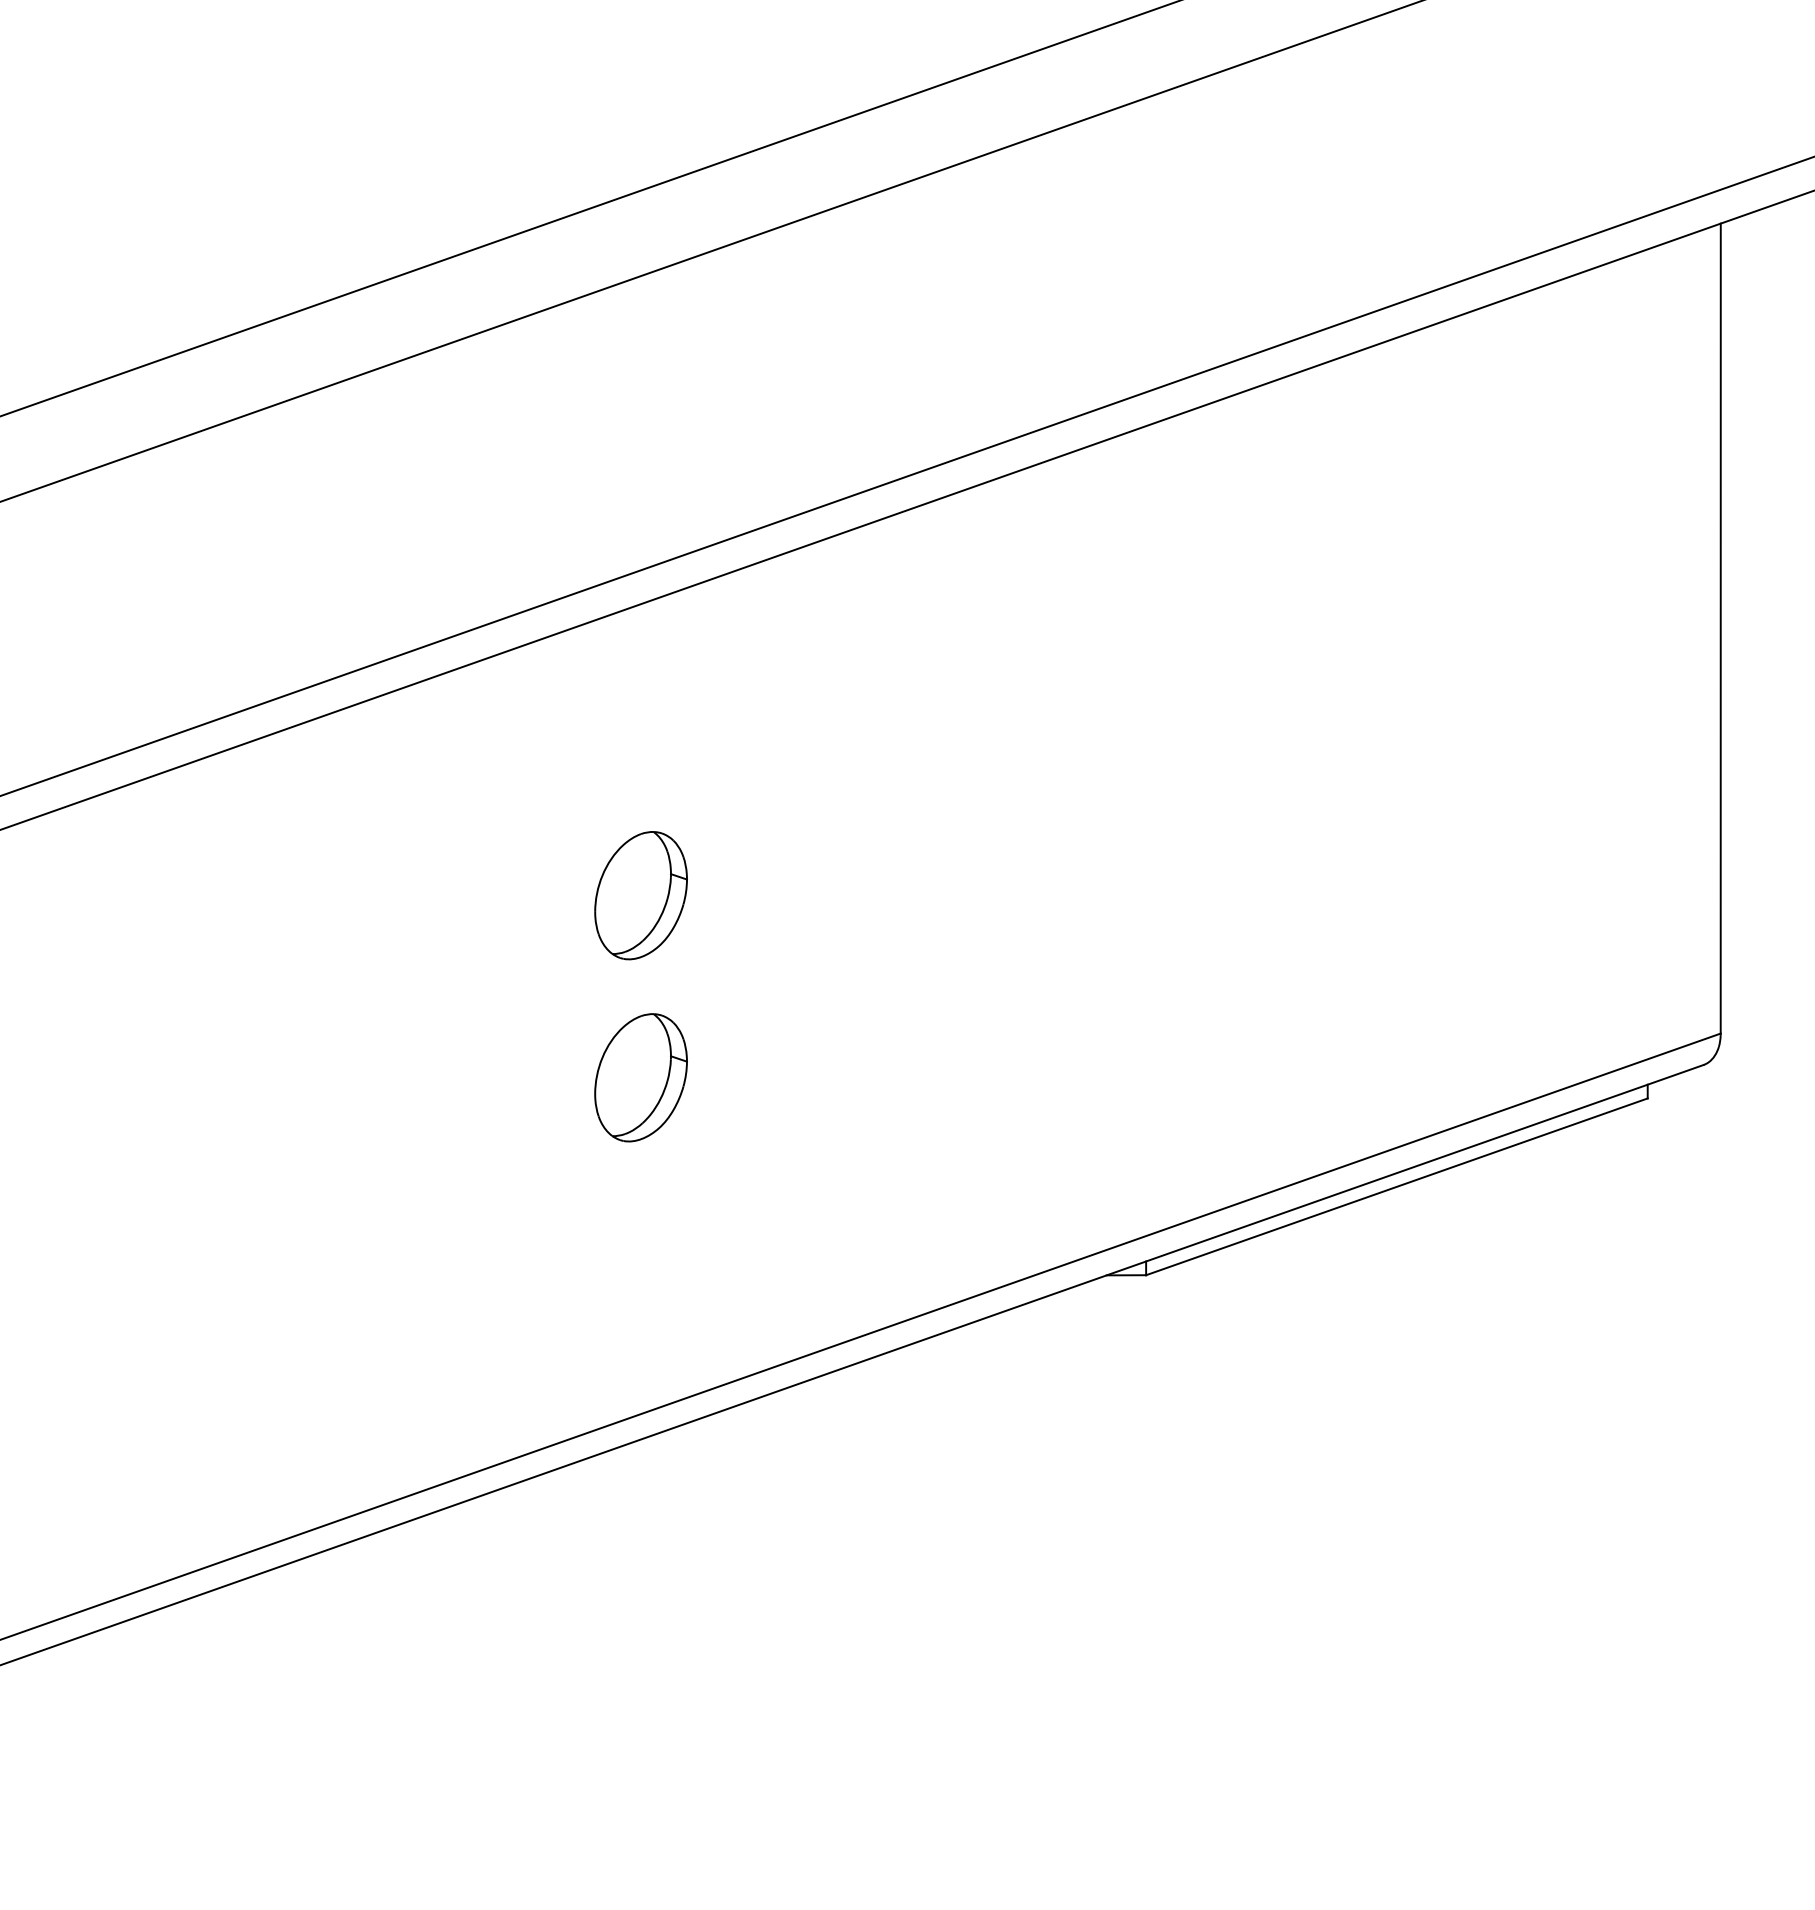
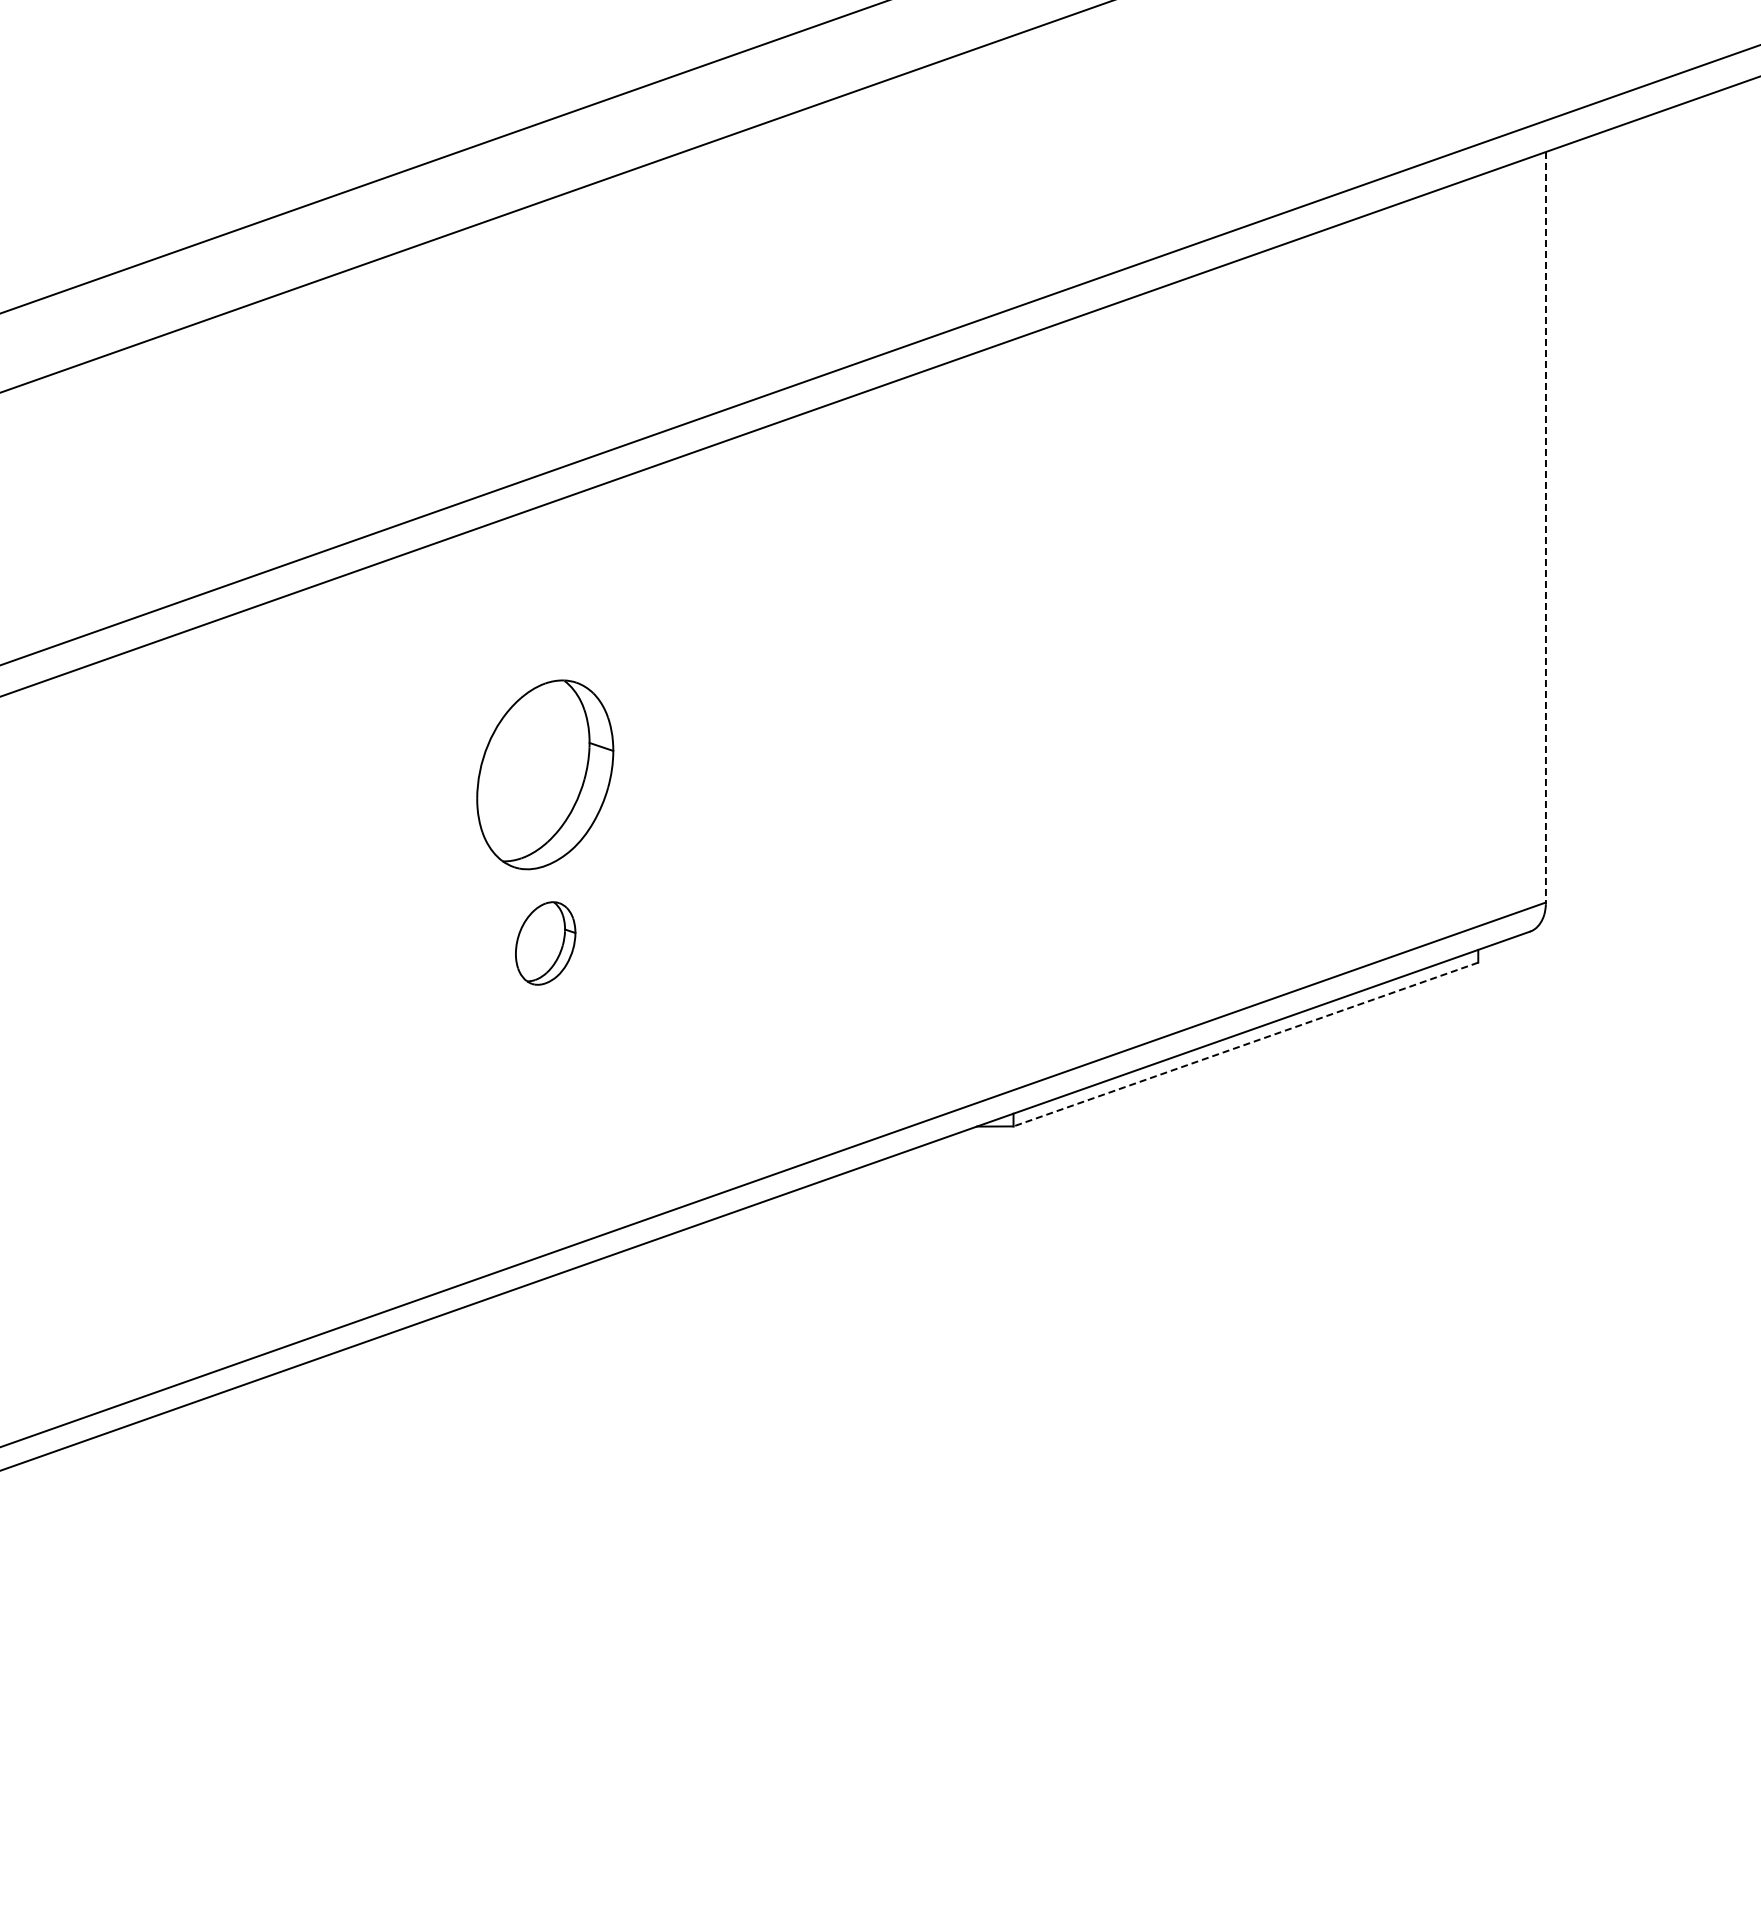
line: (1720, 628) -> (1545, 527), solid -> dashed
part: (641, 895) -> (545, 774), size x1.6
part: (641, 1077) -> (545, 943), size x0.7
line: (1396, 1186) -> (1245, 1044), solid -> dashed

